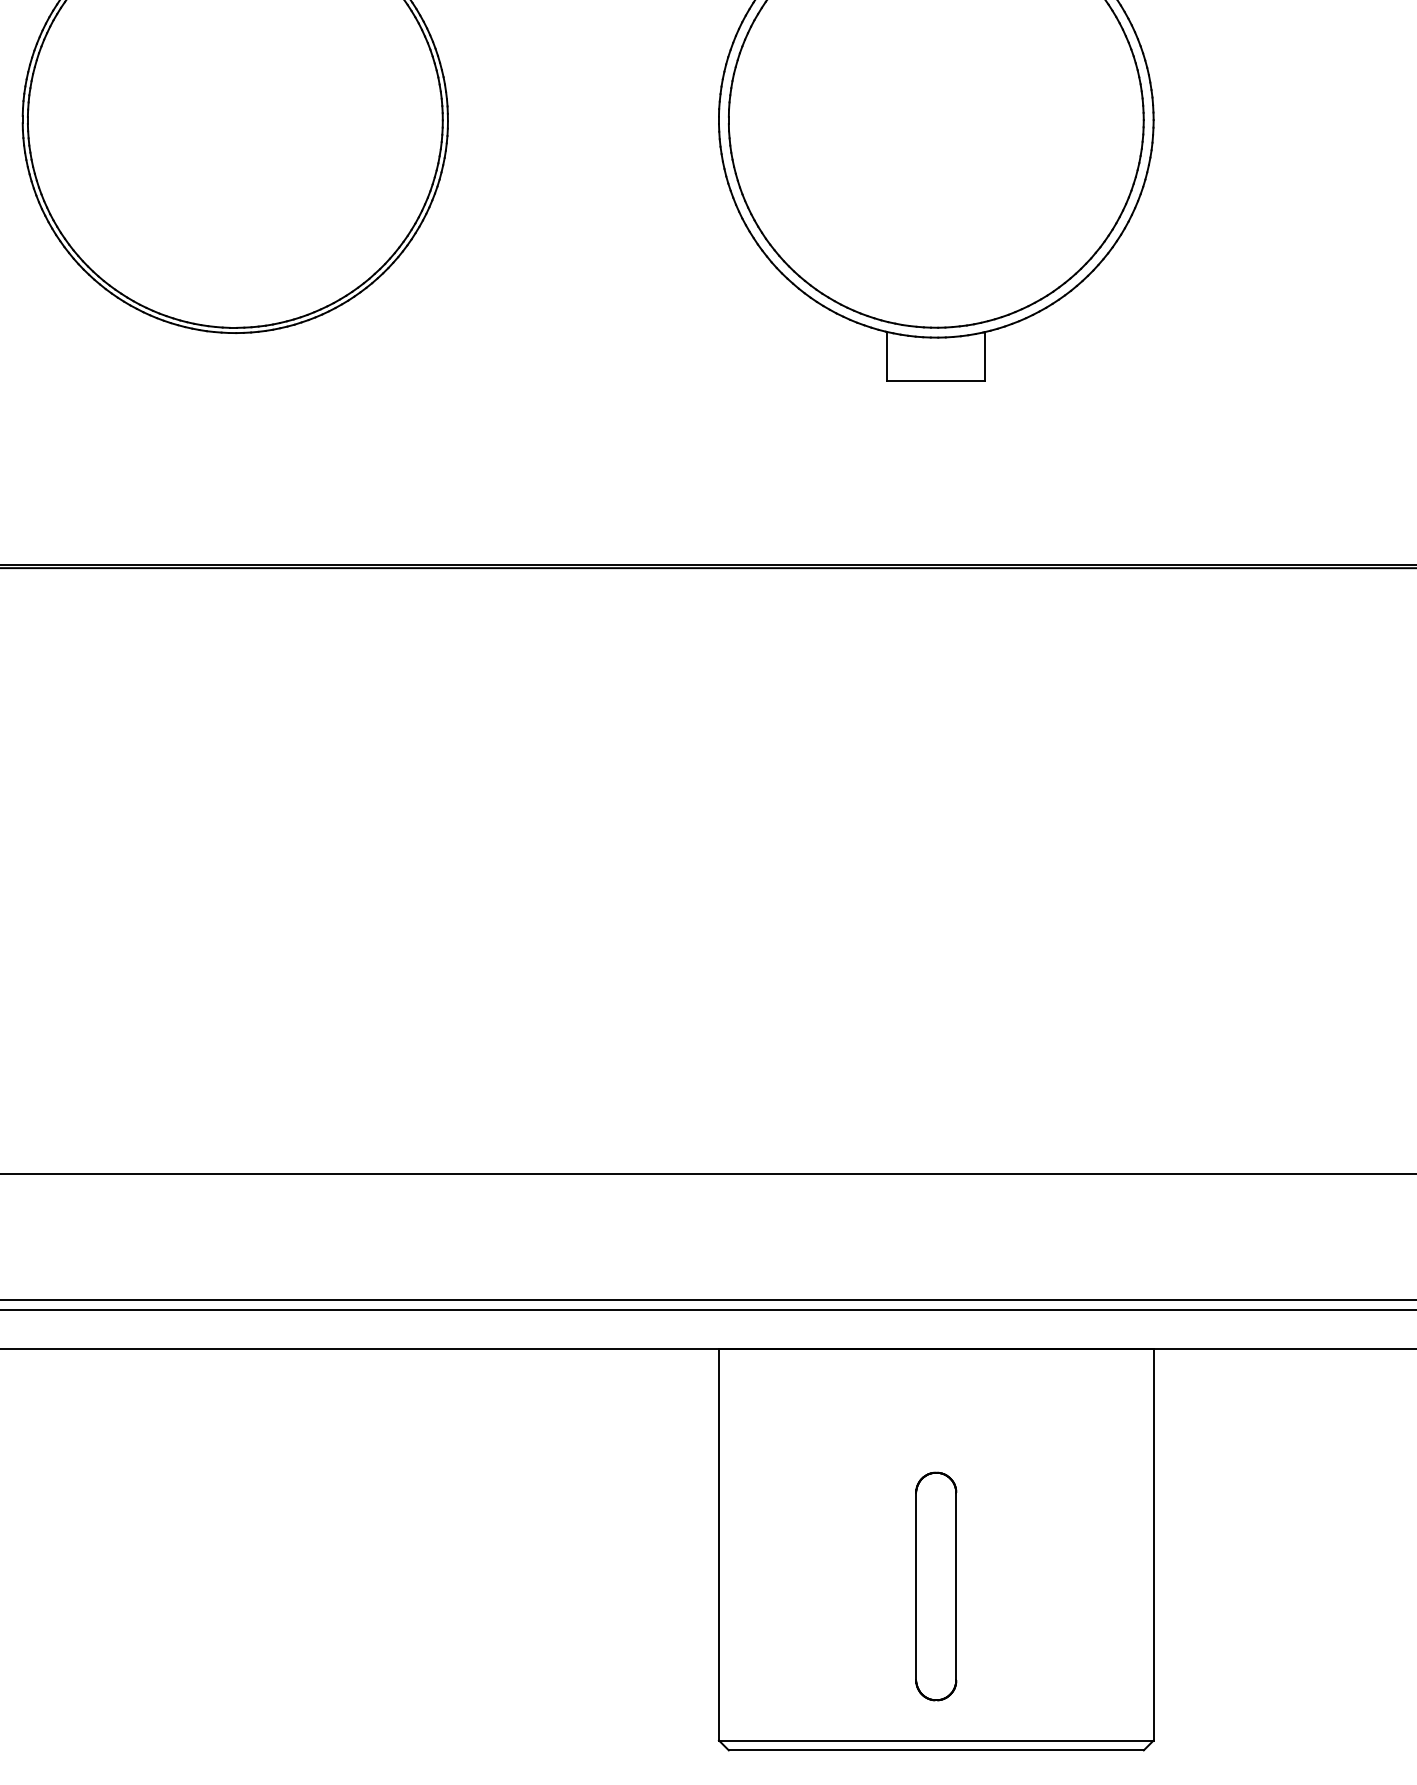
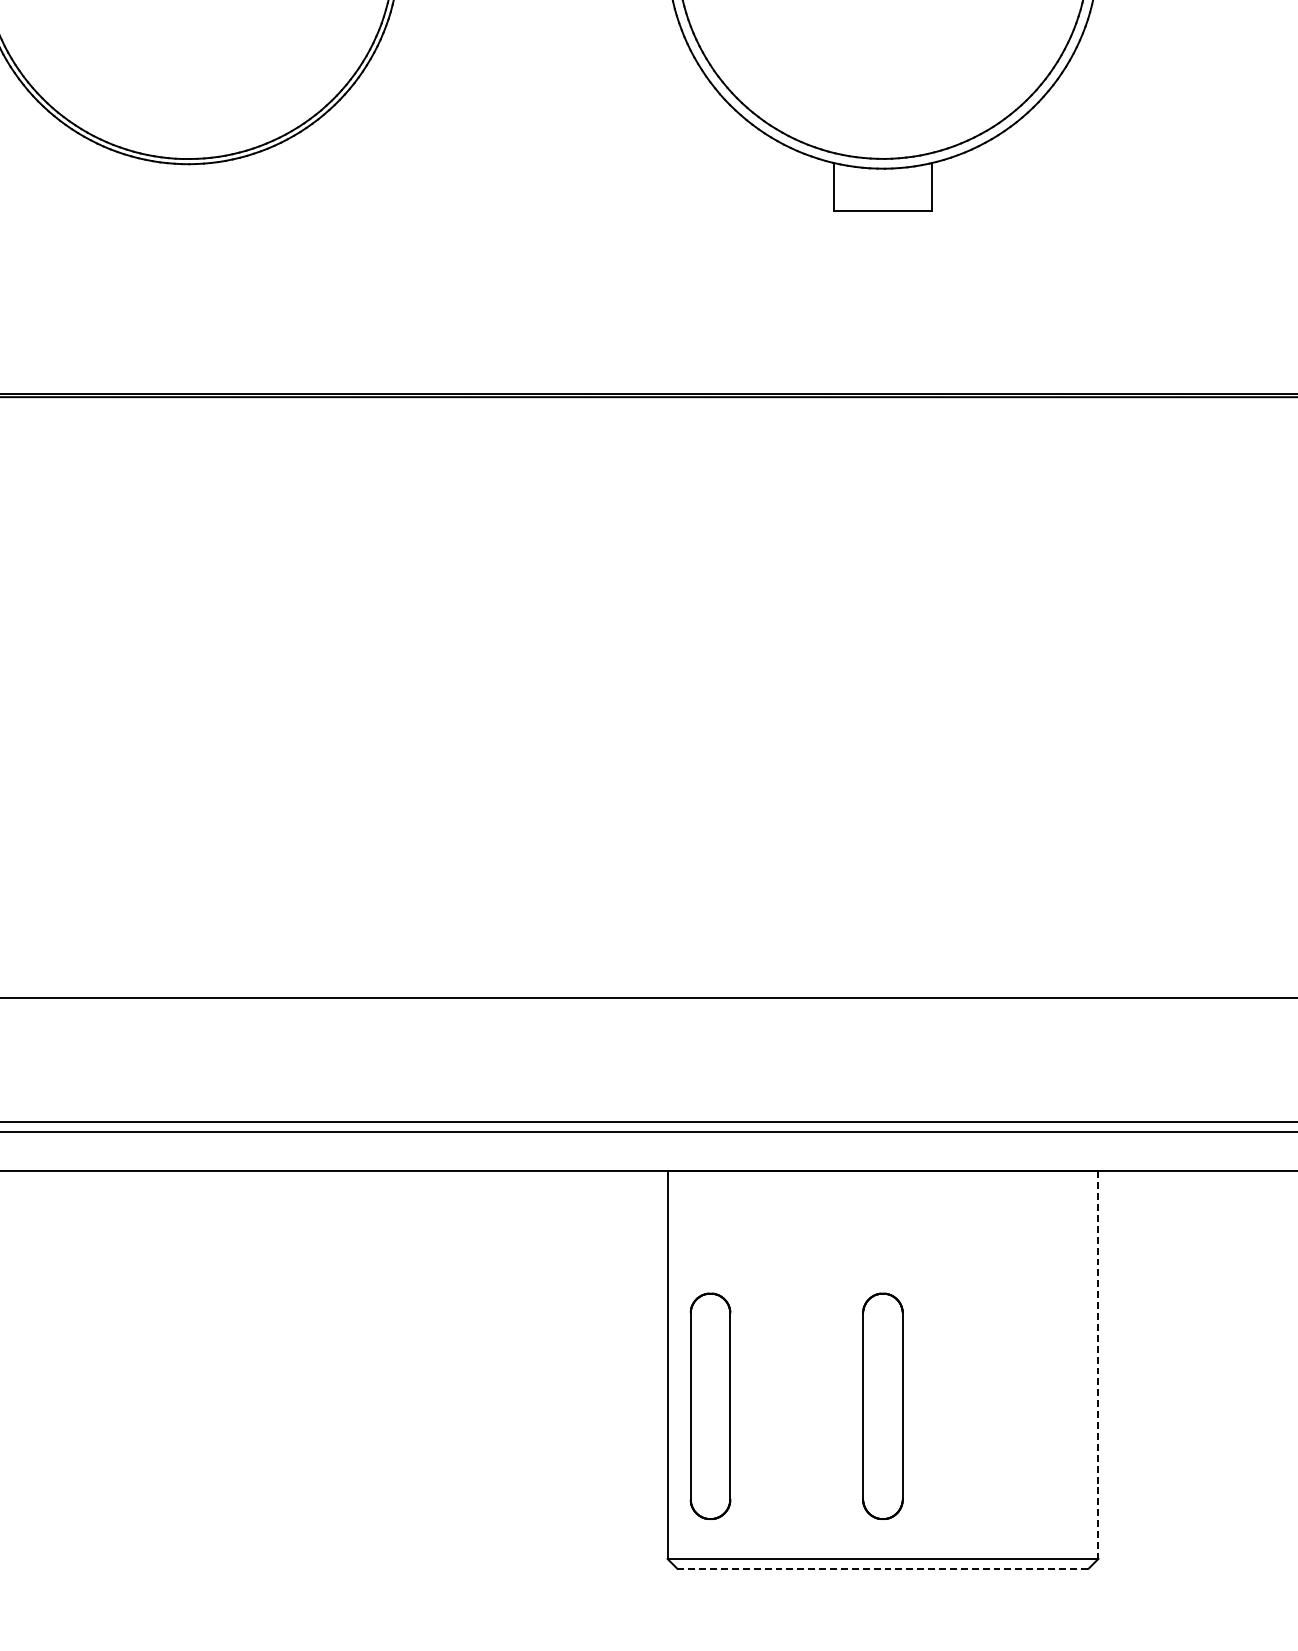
line: (1153, 1544) -> (1098, 1364), solid -> dashed
part: (762, 1586) -> (710, 1406), added
line: (936, 1750) -> (883, 1568), solid -> dashed

